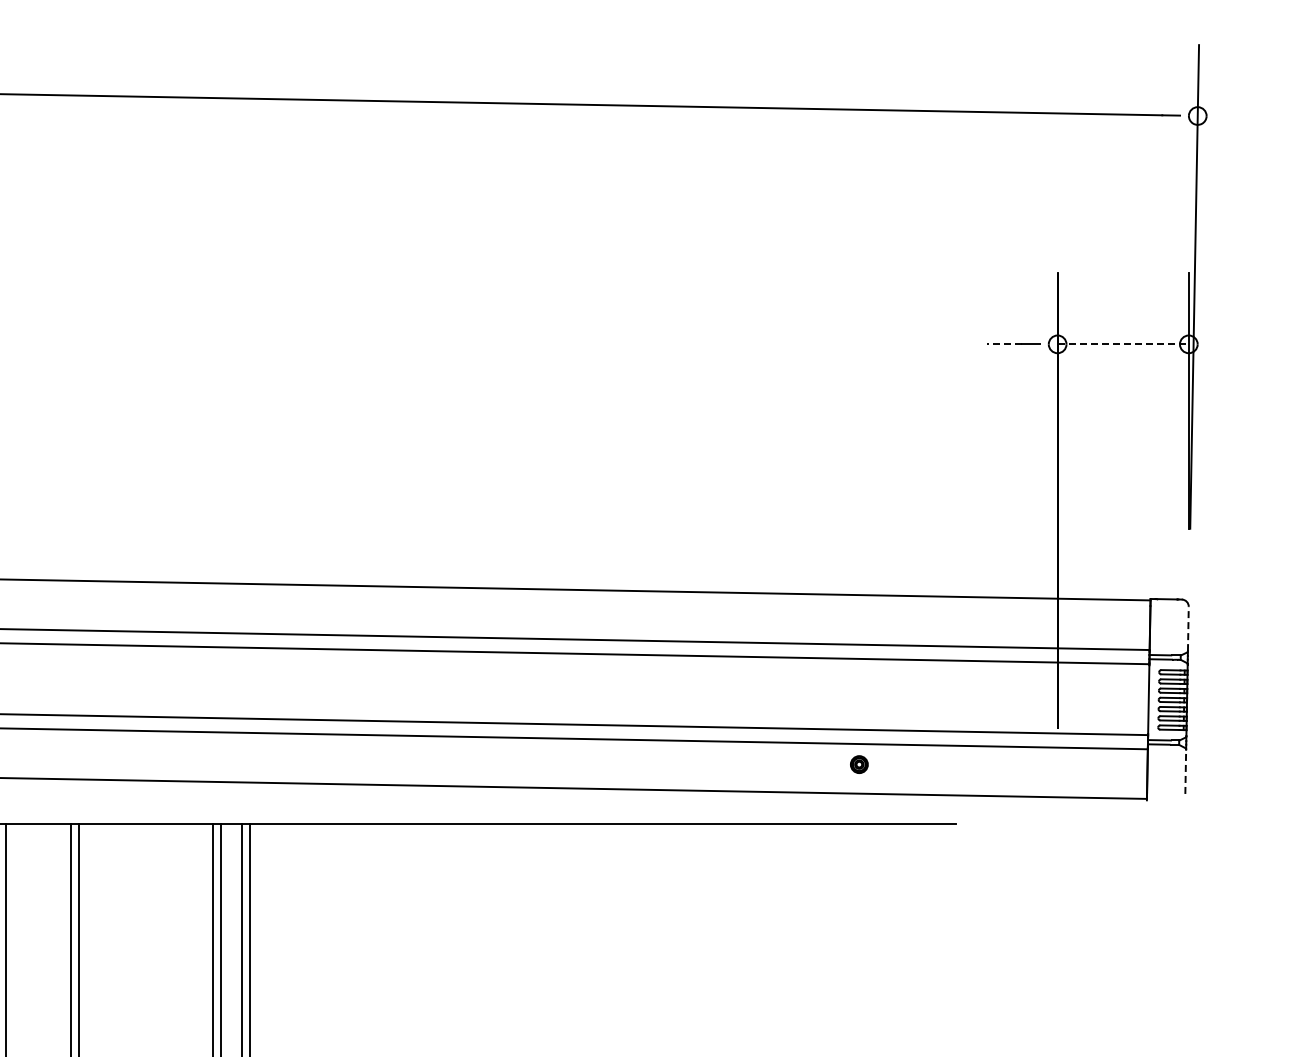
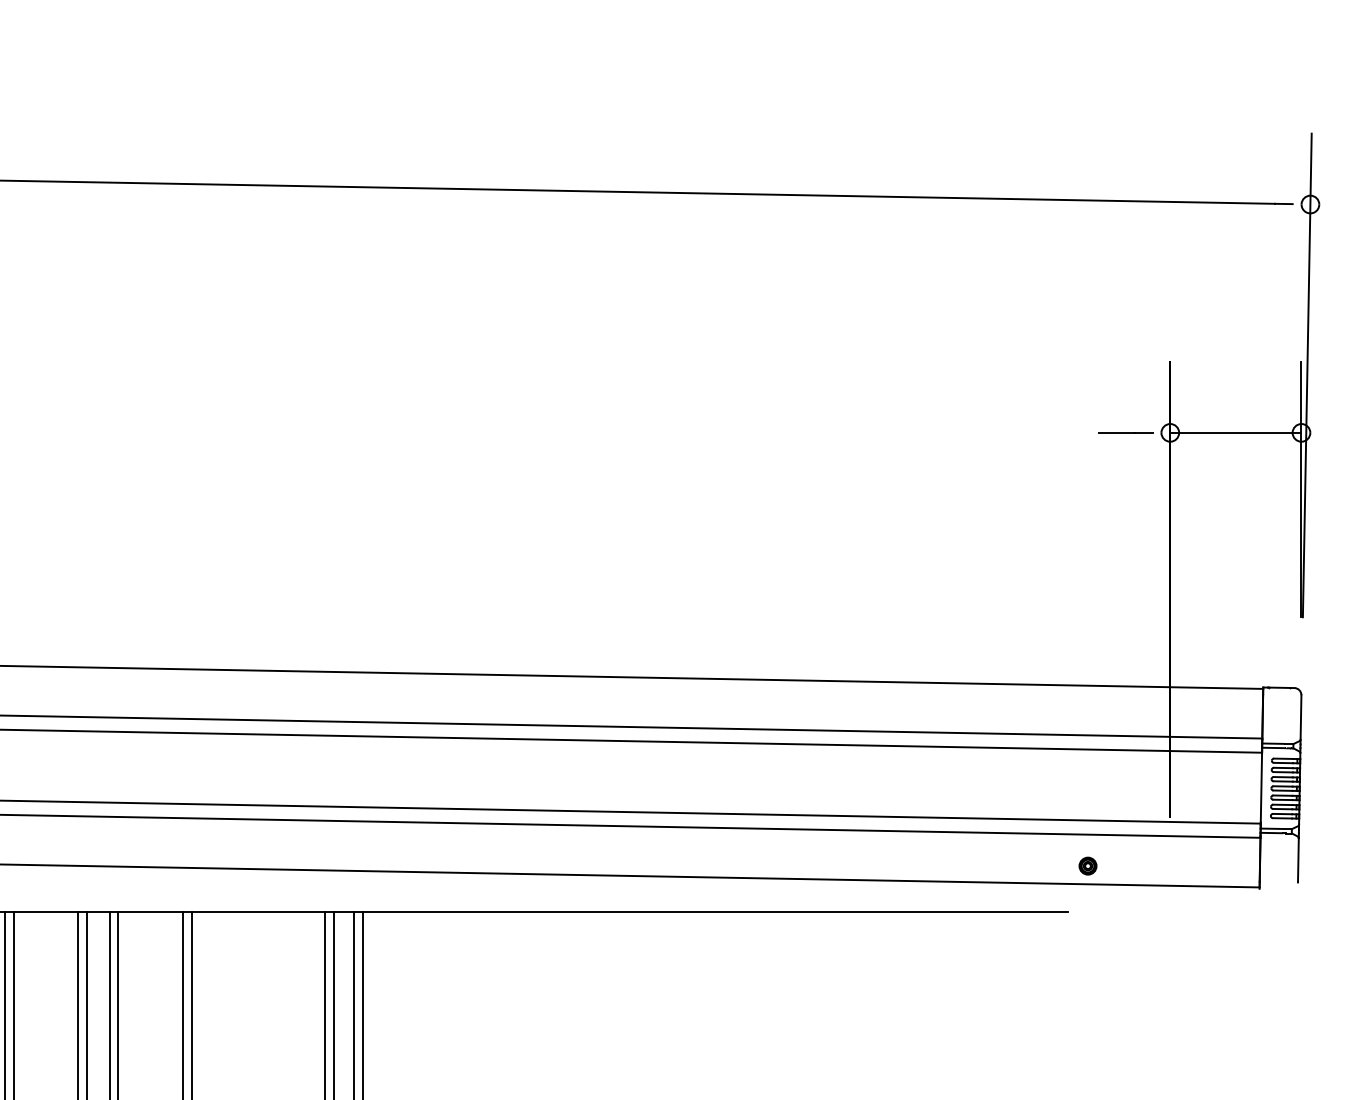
line: (1004, 343) -> (1117, 432), dashed -> solid
line: (1122, 343) -> (1235, 432), dashed -> solid
line: (1188, 627) -> (1301, 716), dashed -> solid
part: (858, 763) -> (1087, 865), moved
line: (1185, 770) -> (1298, 859), dashed -> solid

